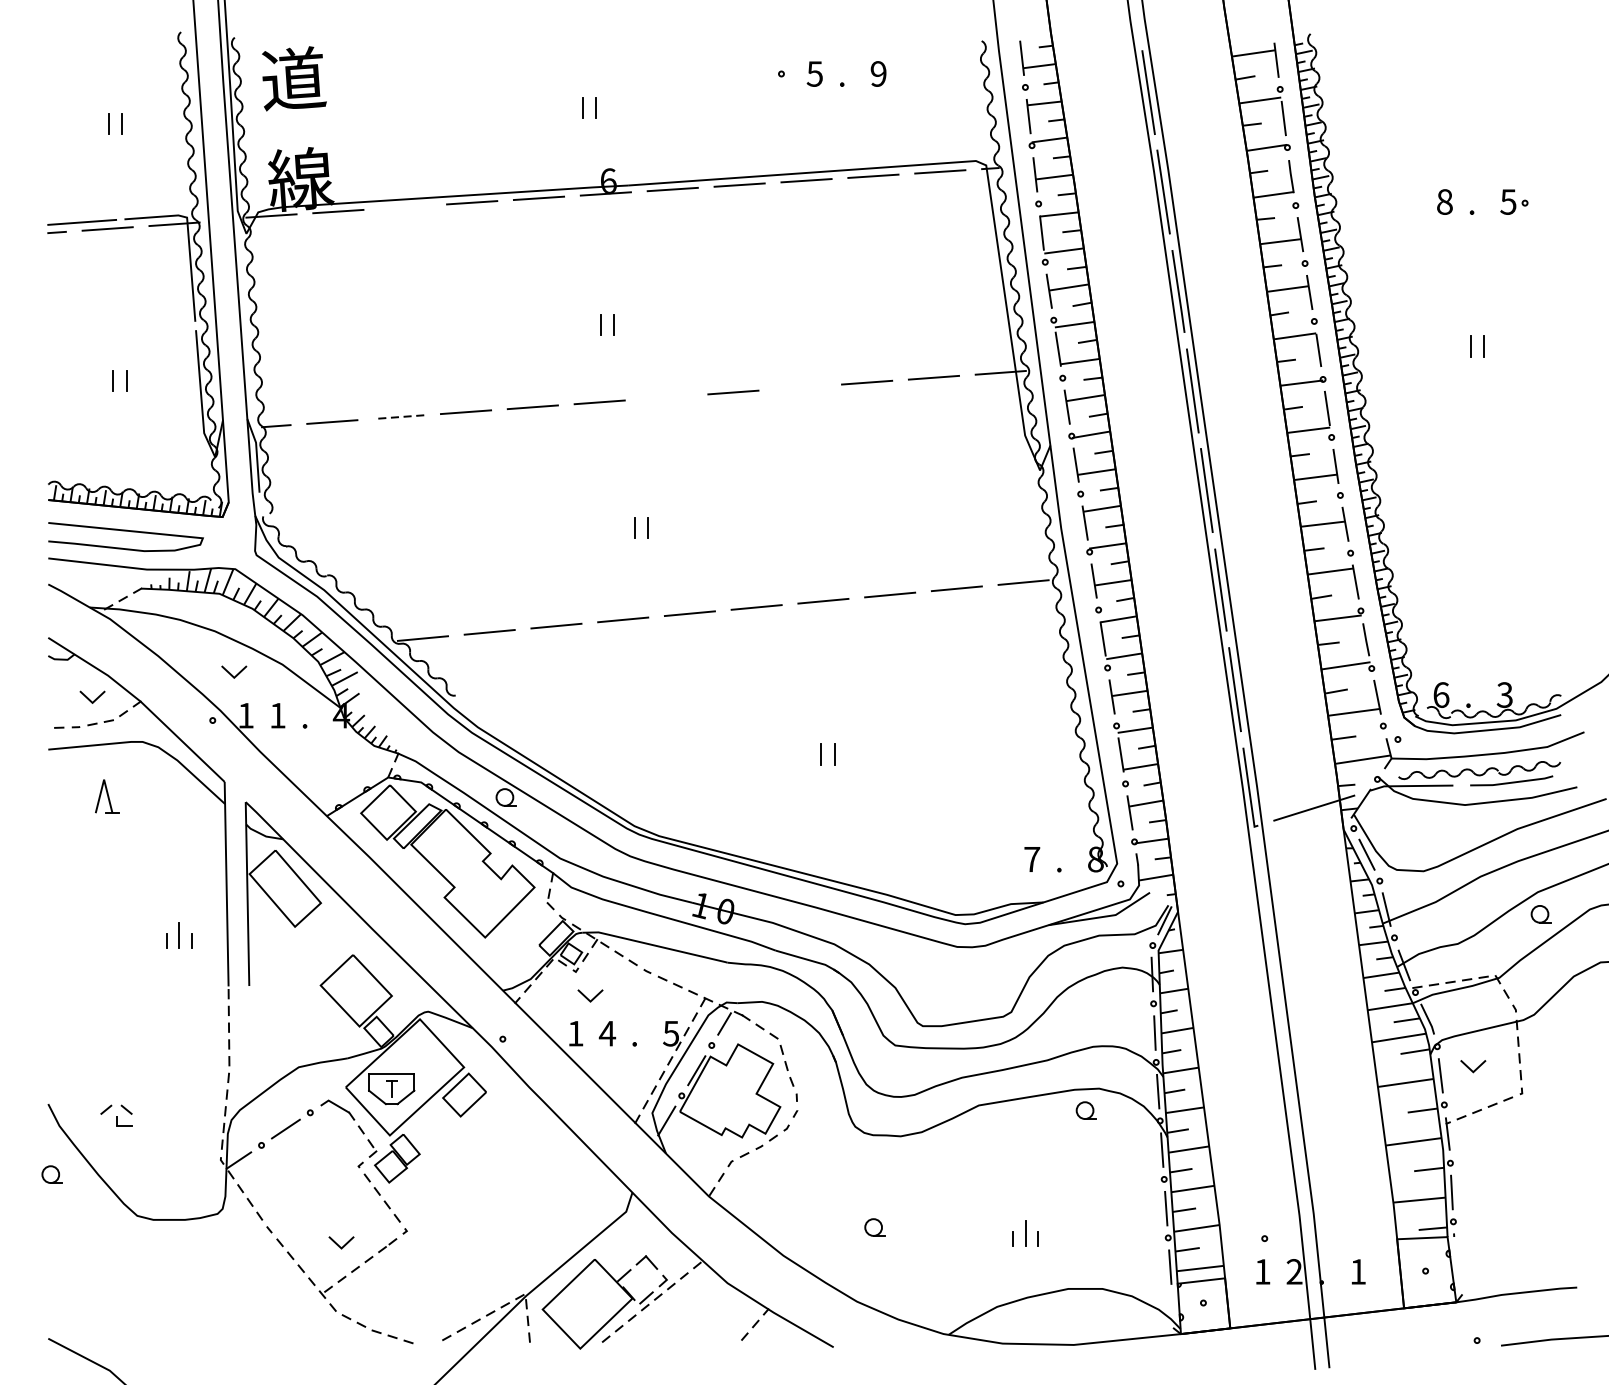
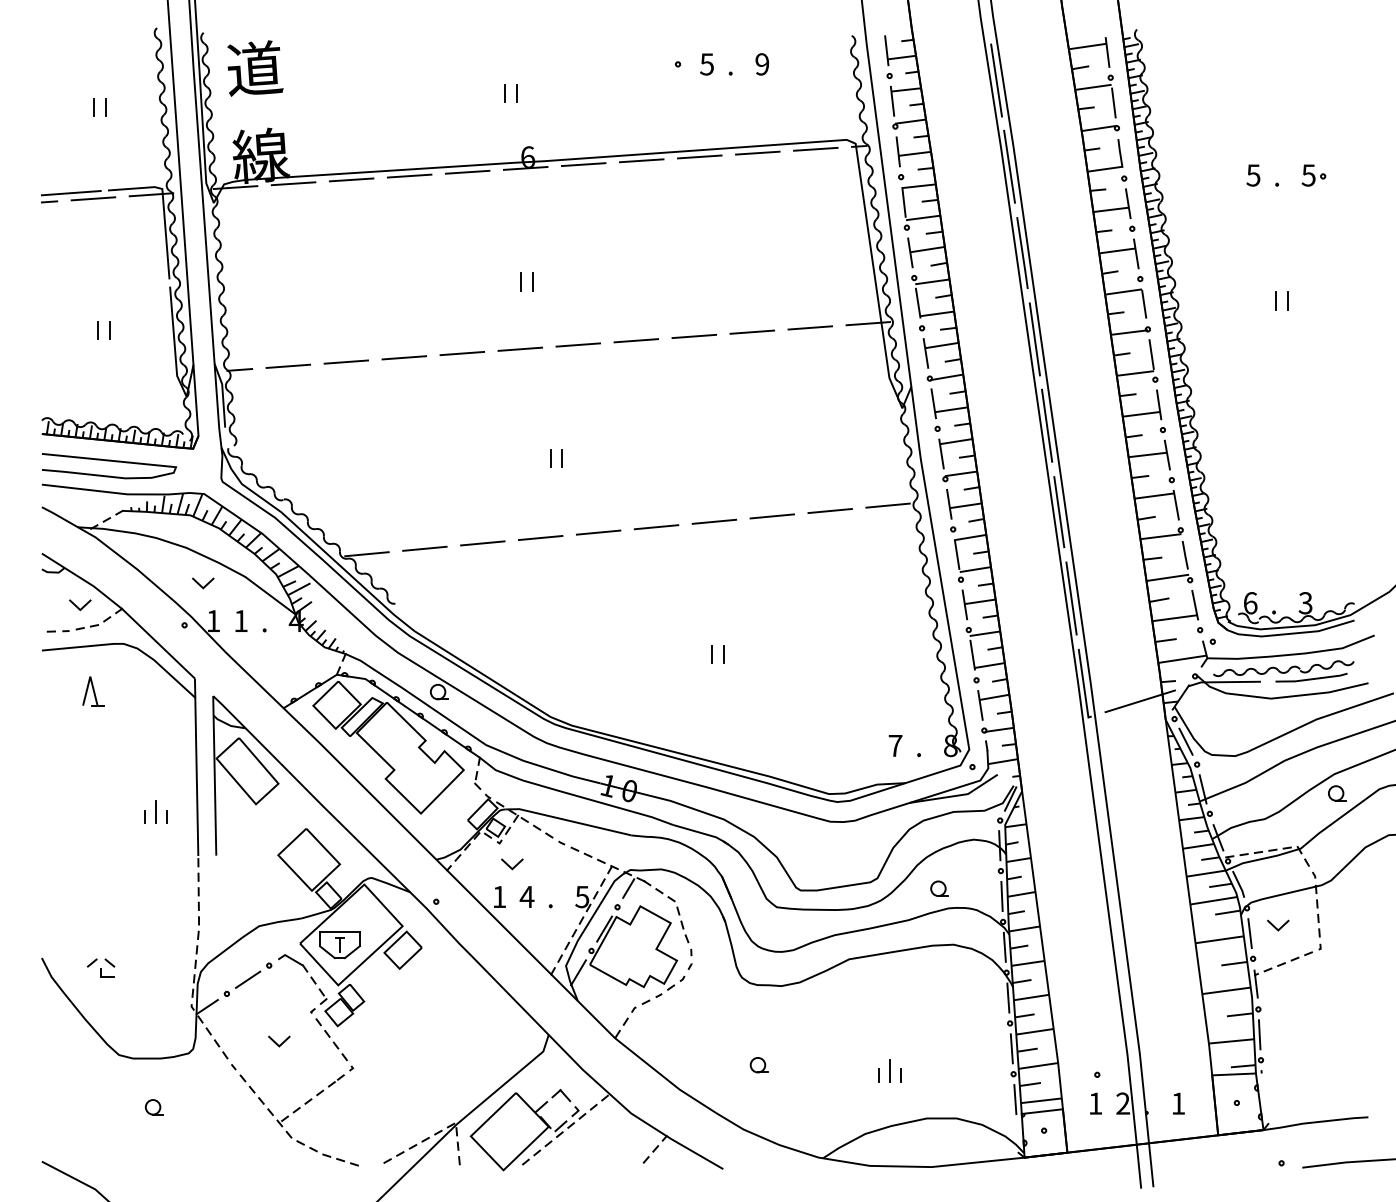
text: (1444, 202) -> (1253, 175), 8 -> 5
line: (405, 206) -> (351, 179), added
line: (800, 387) -> (694, 336), added
line: (666, 396) -> (578, 344), added
line: (399, 417) -> (346, 362), dashed -> solid
part: (1086, 1110) -> (939, 888), moved
part: (52, 1174) -> (154, 1107), moved
line: (342, 1245) -> (280, 1043), moved

